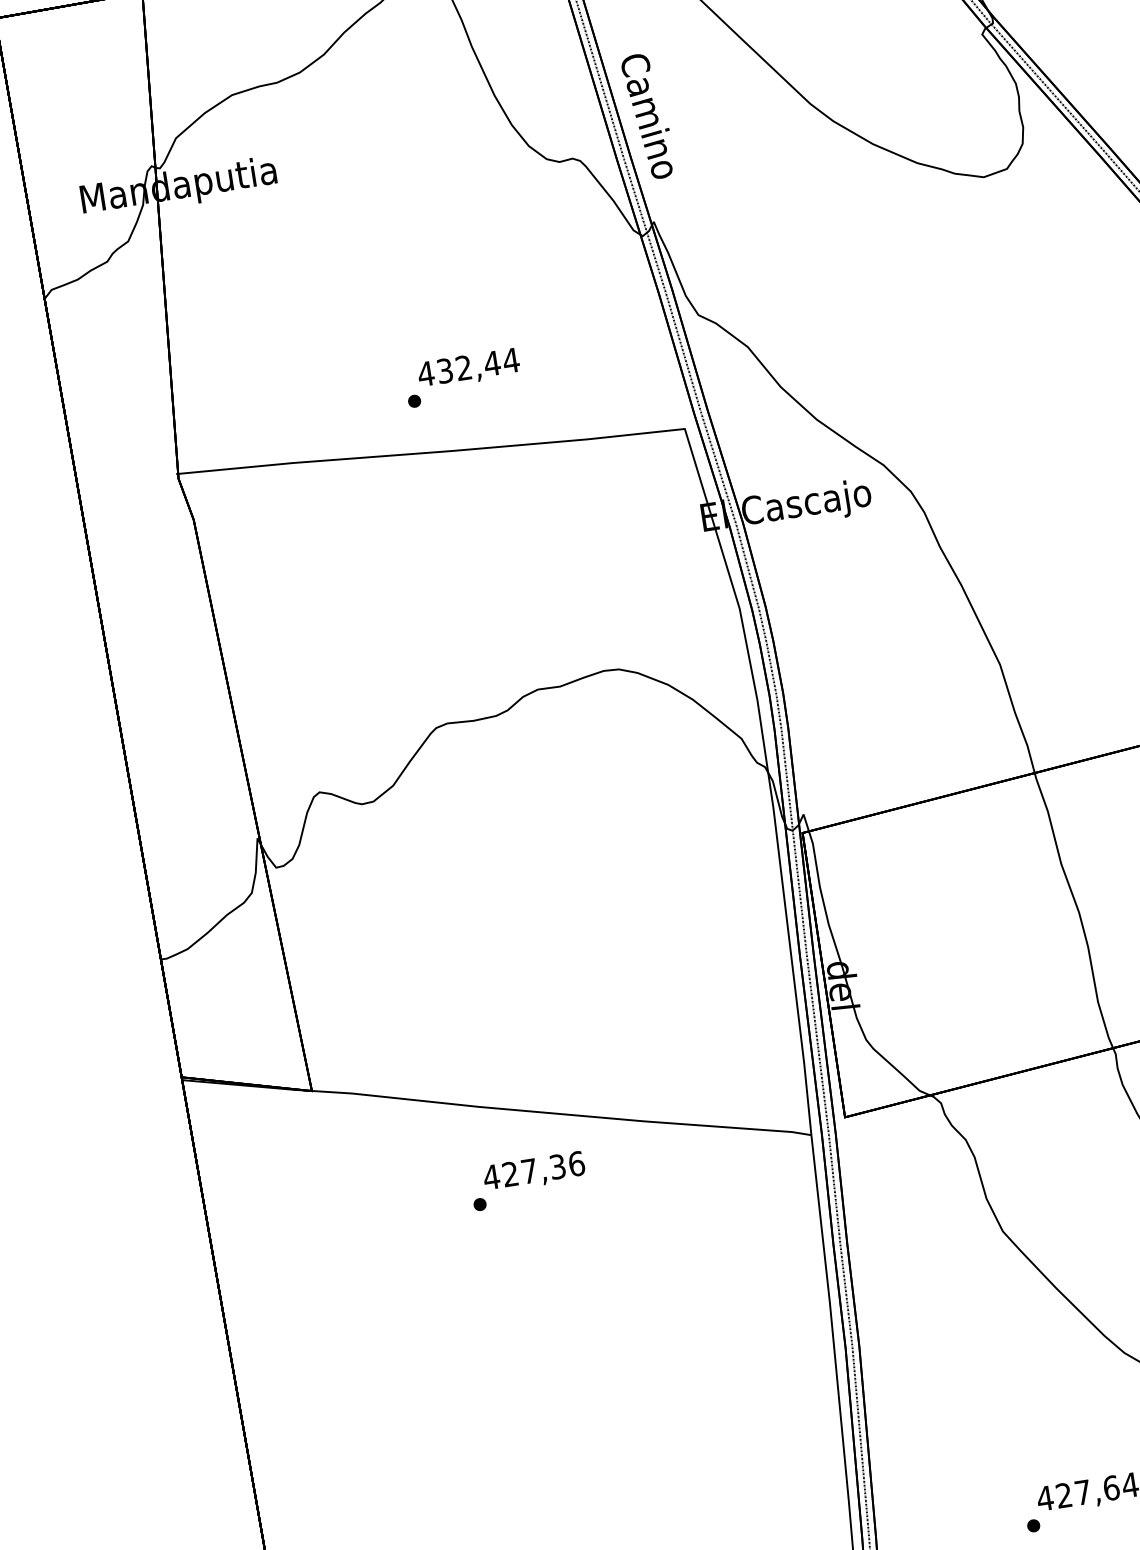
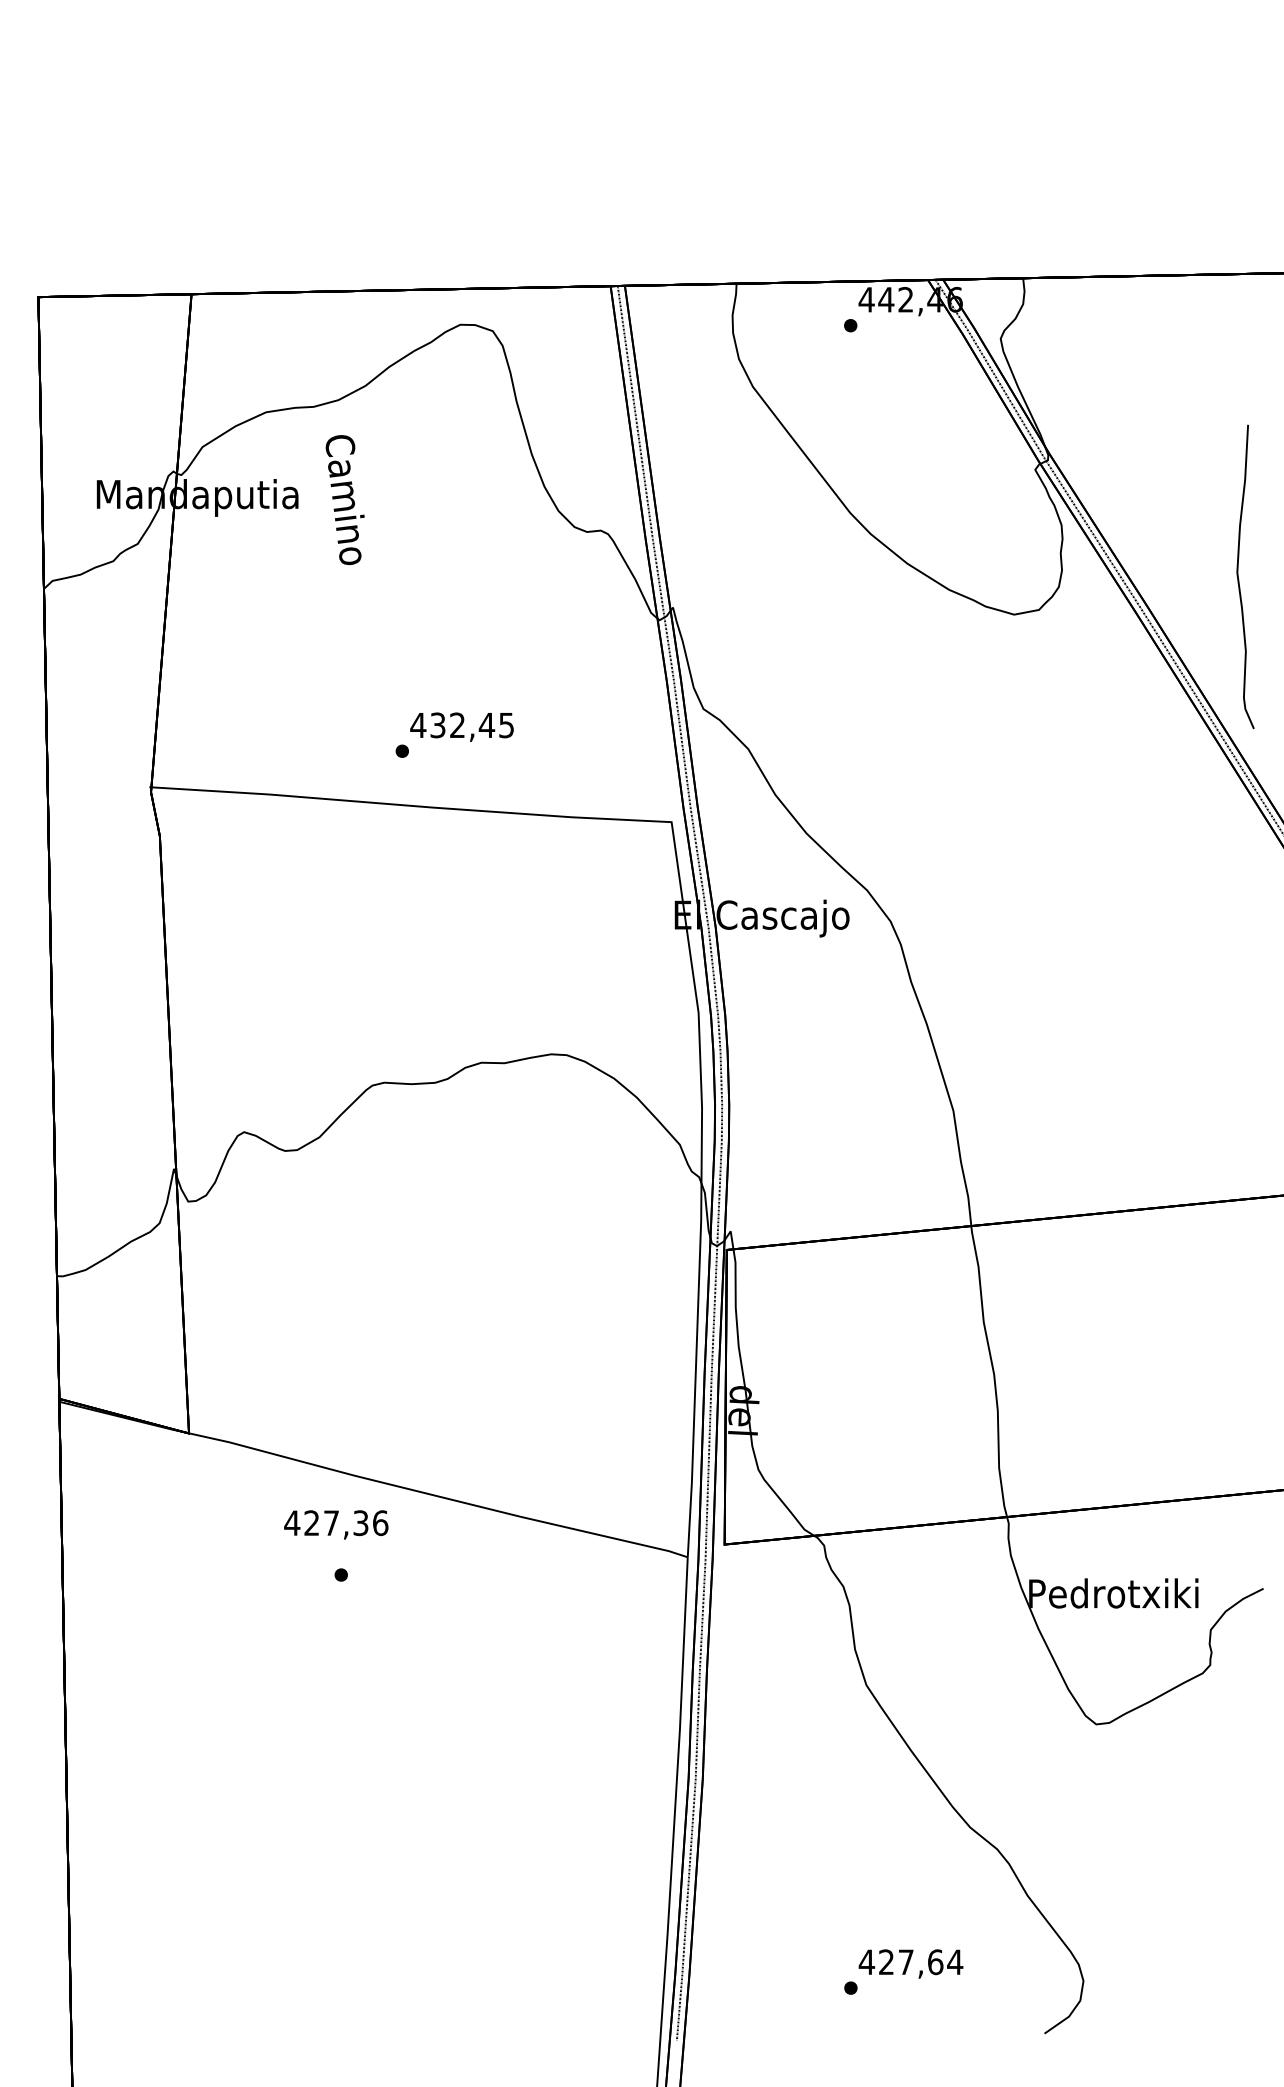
text: (647, 117) -> (344, 500), moved
text: (511, 360) -> (506, 725), 432,44 -> 432,45
text: (534, 1171) -> (336, 1524), moved

